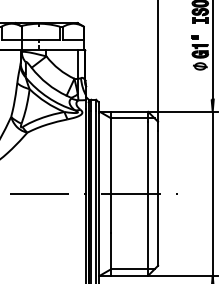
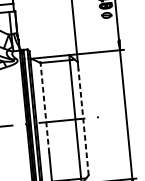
line: (111, 172) -> (45, 105), solid -> dashed
line: (158, 198) -> (83, 122), solid -> dashed

